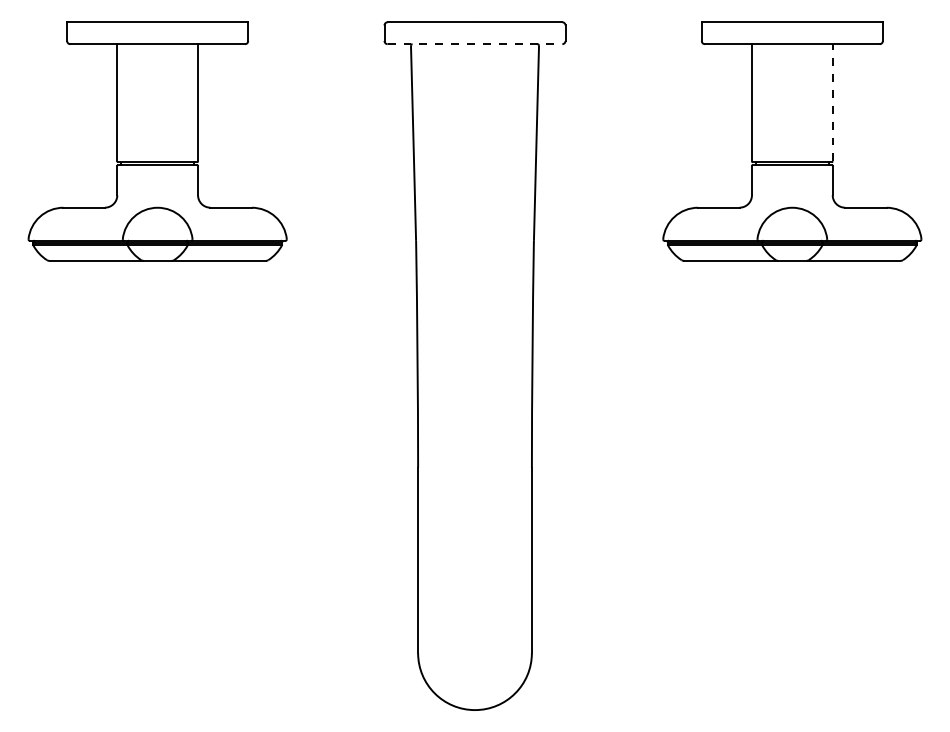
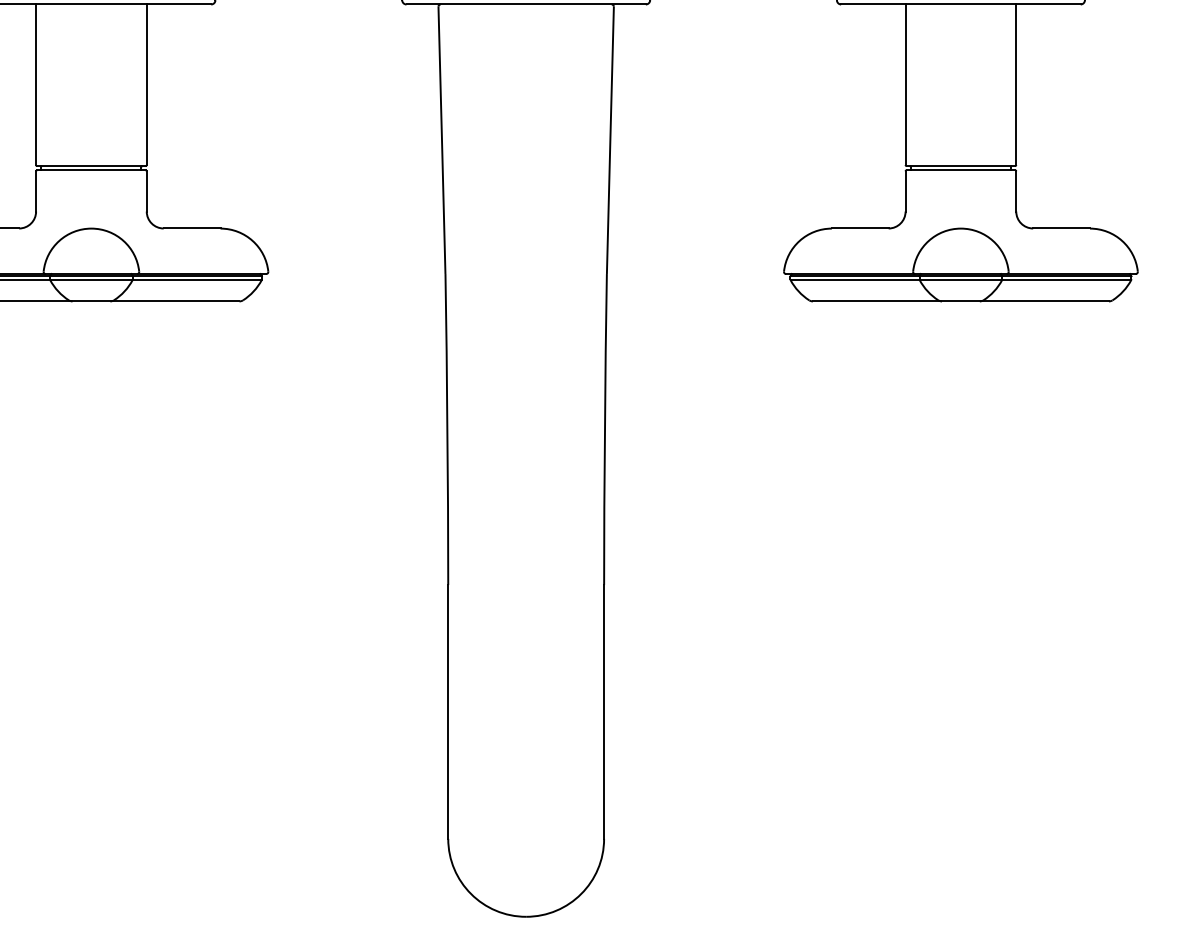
line: (475, 44) -> (526, 4), dashed -> solid
line: (832, 102) -> (1015, 84), dashed -> solid

